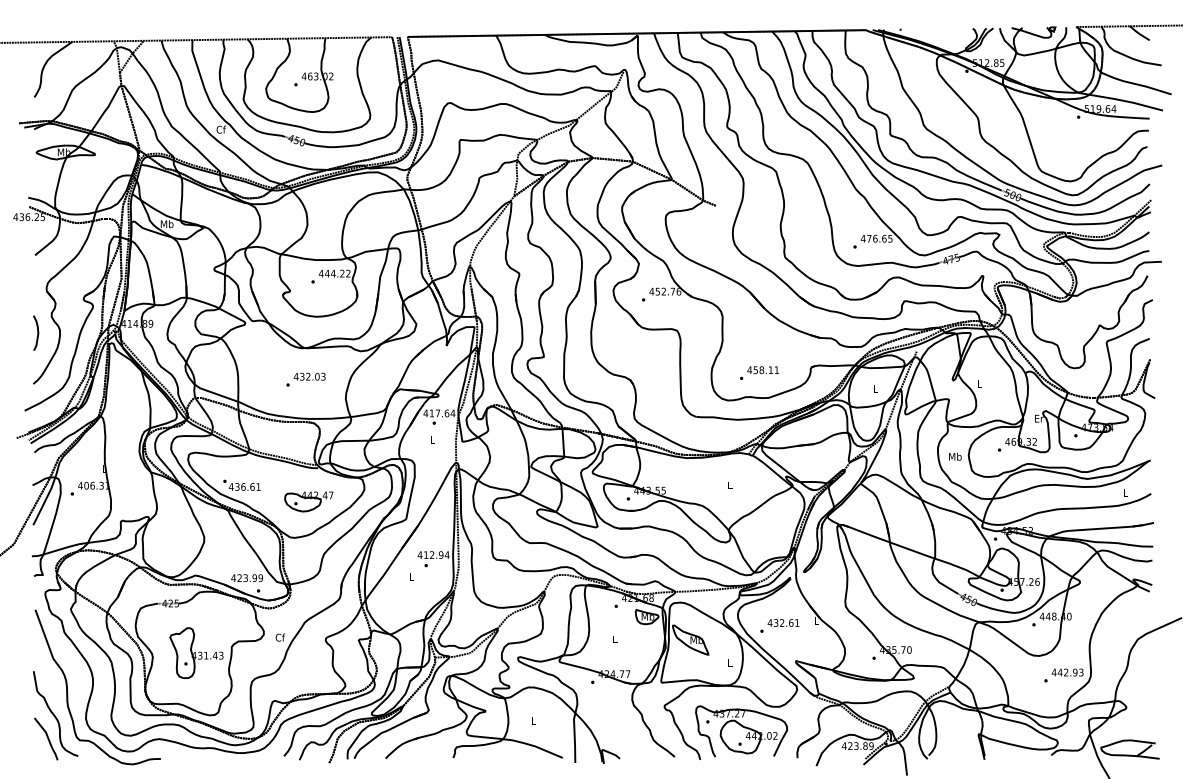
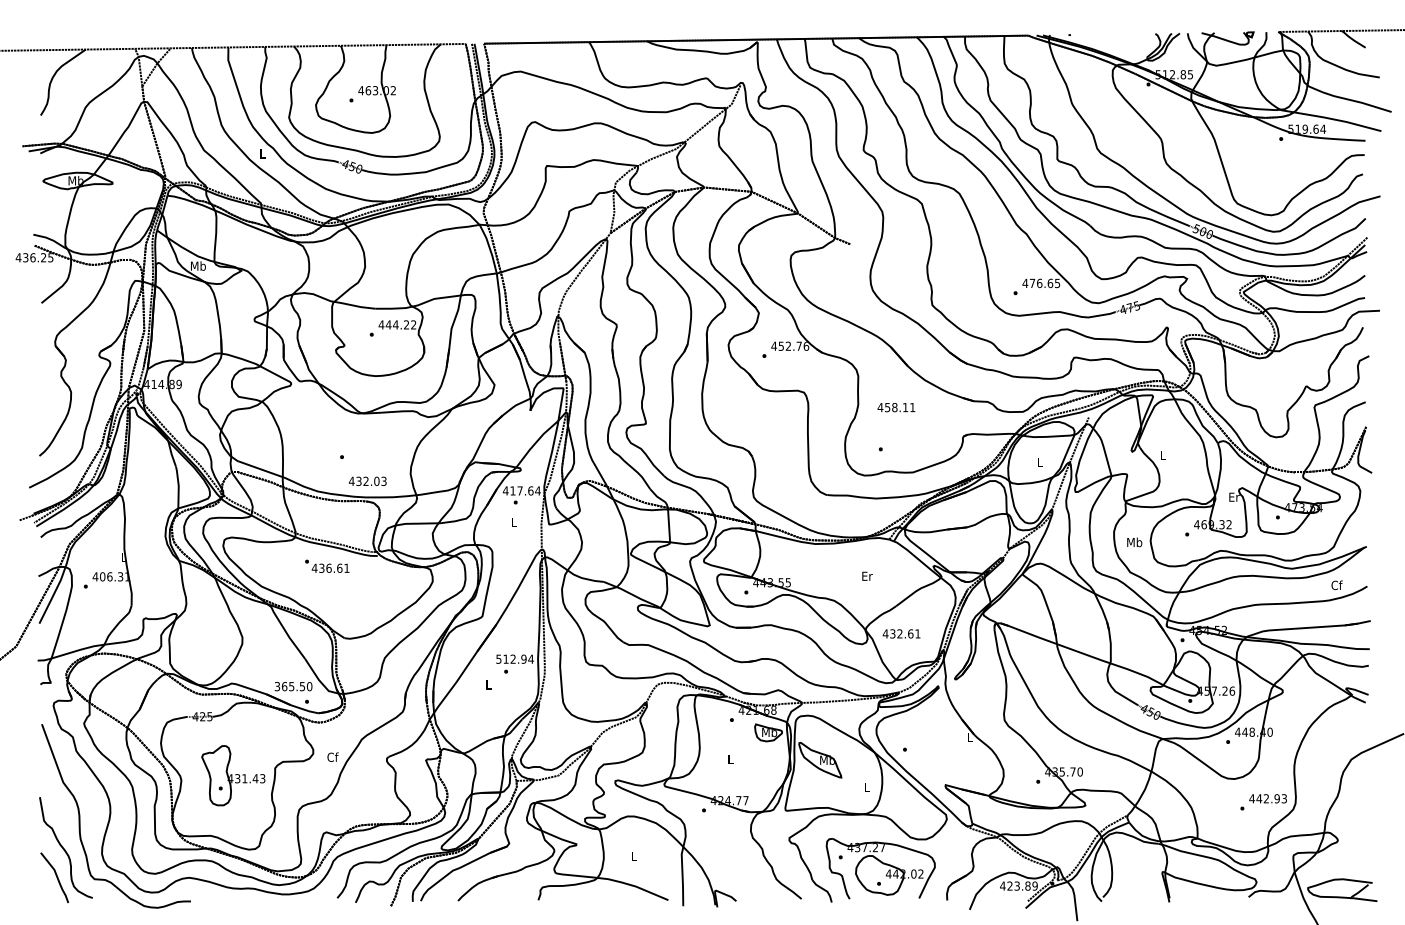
text: (221, 129) -> (262, 153), Cf -> L
curve: (37, 333) -> (44, 395), removed
text: (763, 370) -> (896, 407), moved
text: (309, 376) -> (367, 480), moved
text: (242, 484) -> (327, 565), moved
text: (730, 484) -> (867, 575), L -> Er
text: (1125, 493) -> (1336, 585), L -> Cf
part: (308, 501) -> (366, 595), removed
text: (419, 554) -> (498, 658), 412.94 -> 512.94
text: (247, 578) -> (293, 686), 423.99 -> 365.50
text: (783, 622) -> (901, 633), moved

